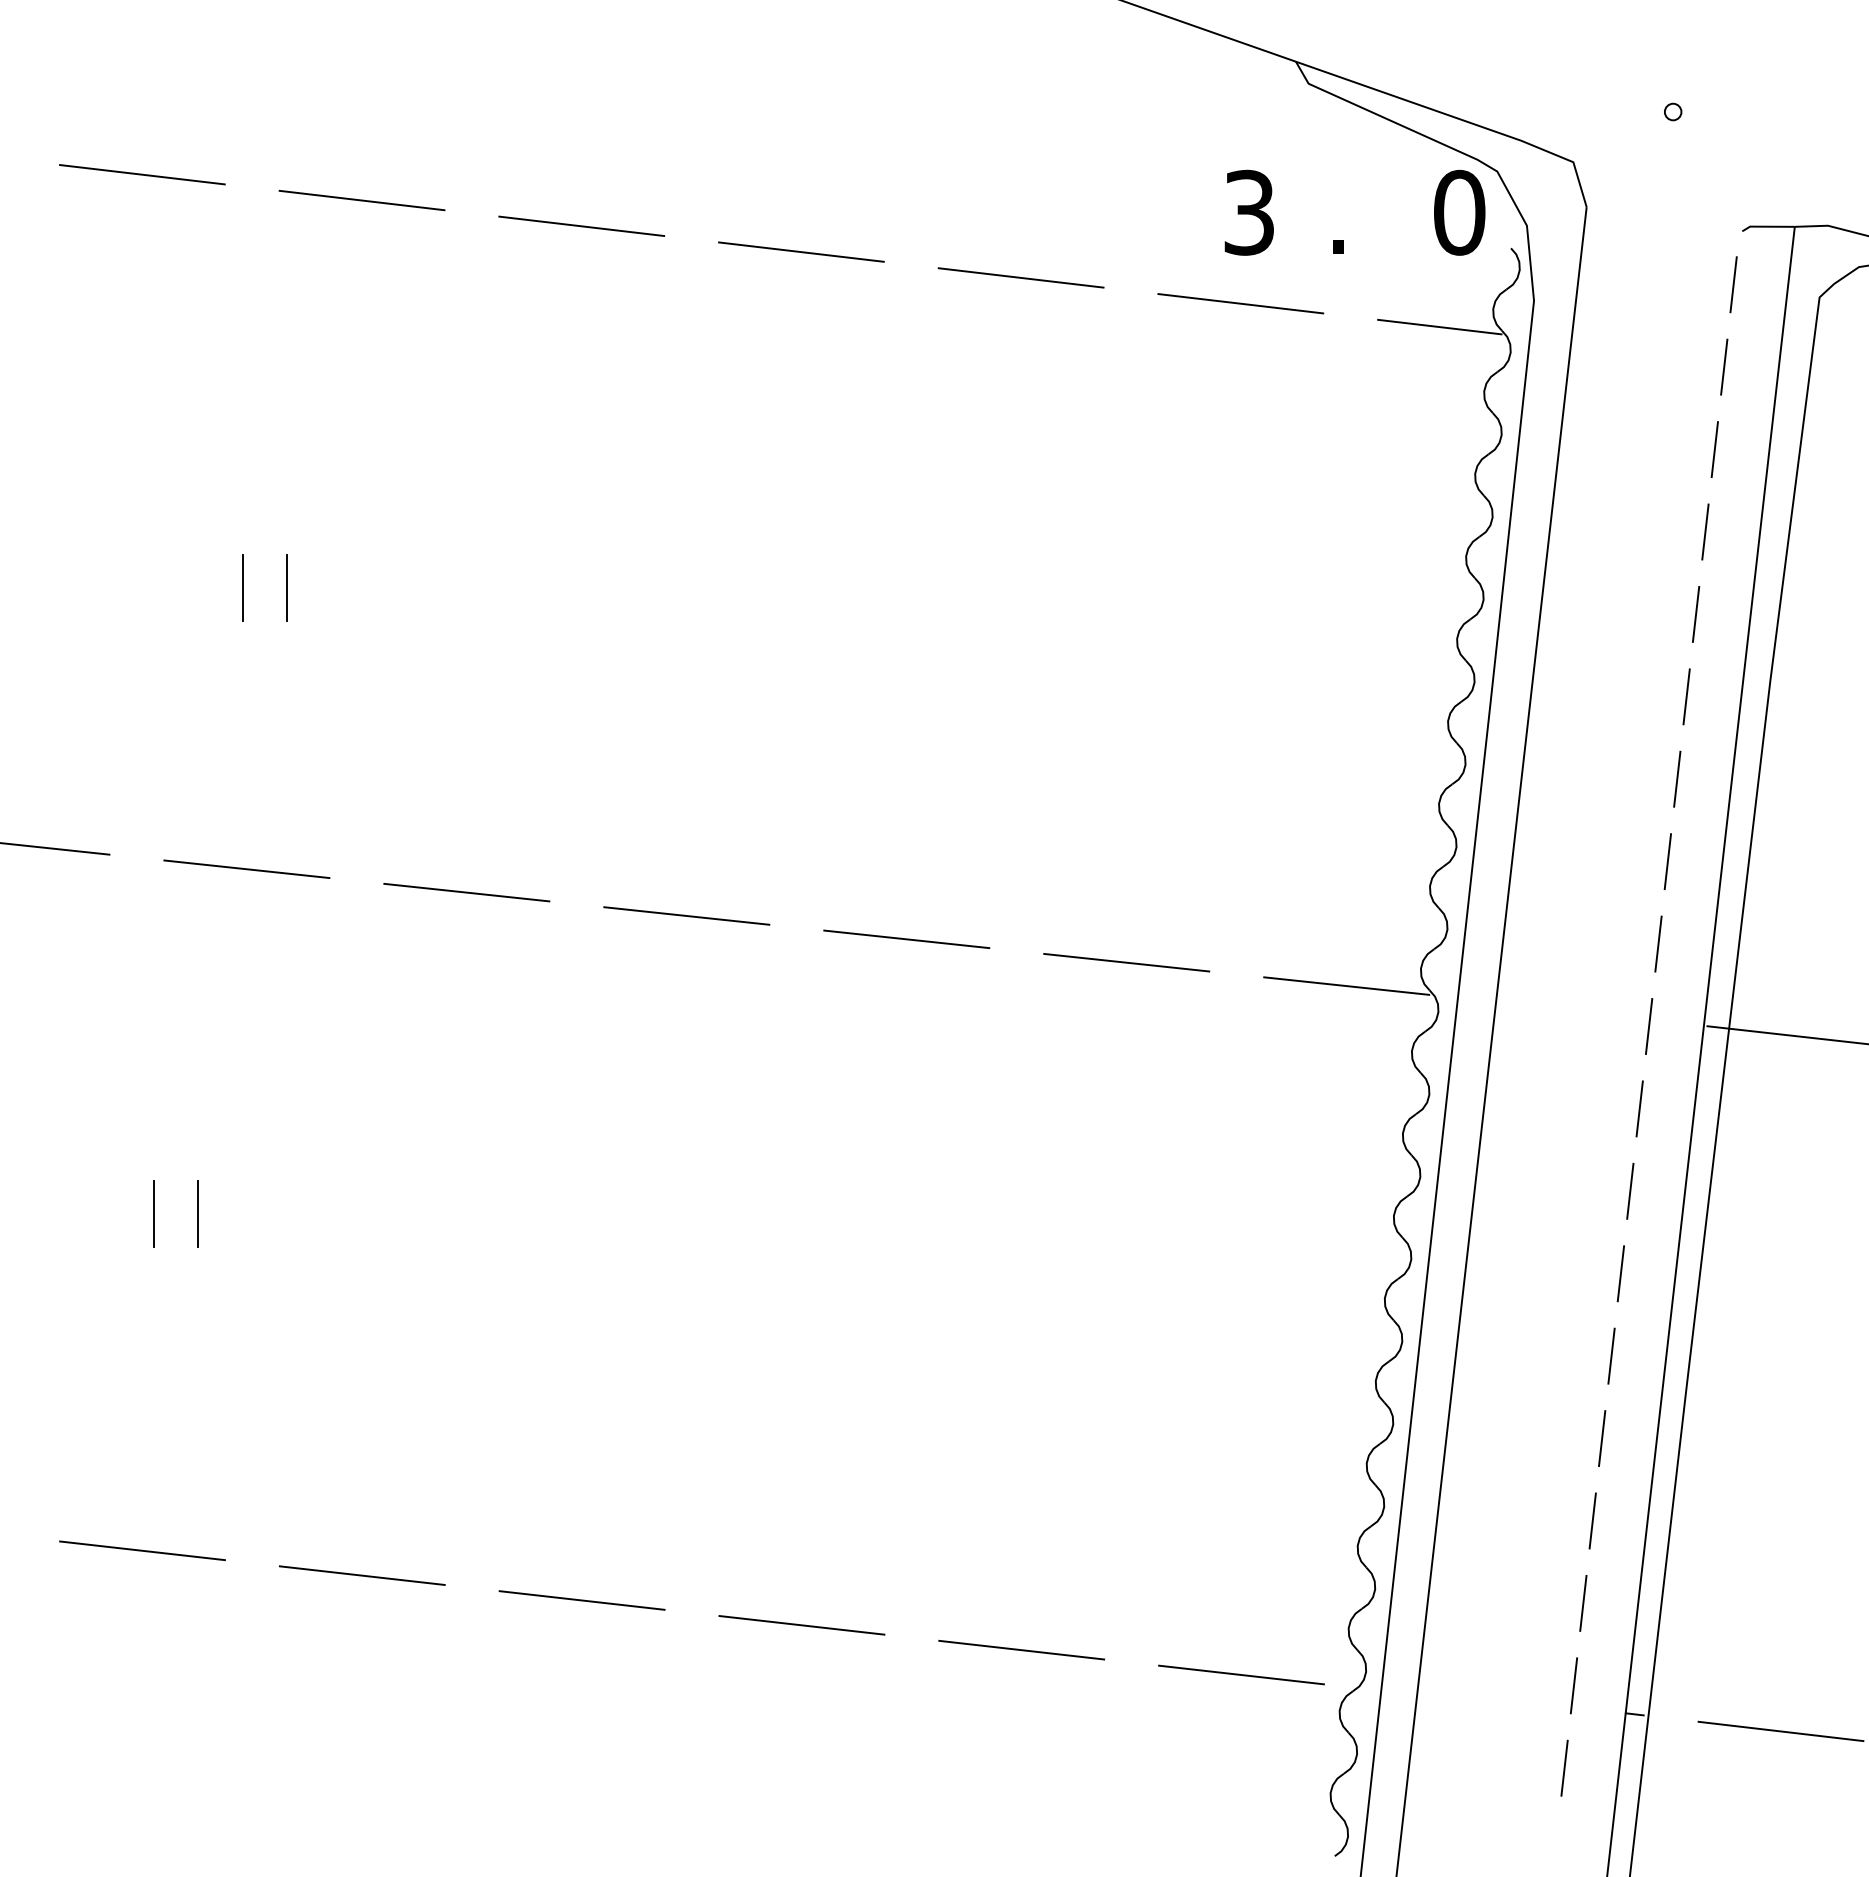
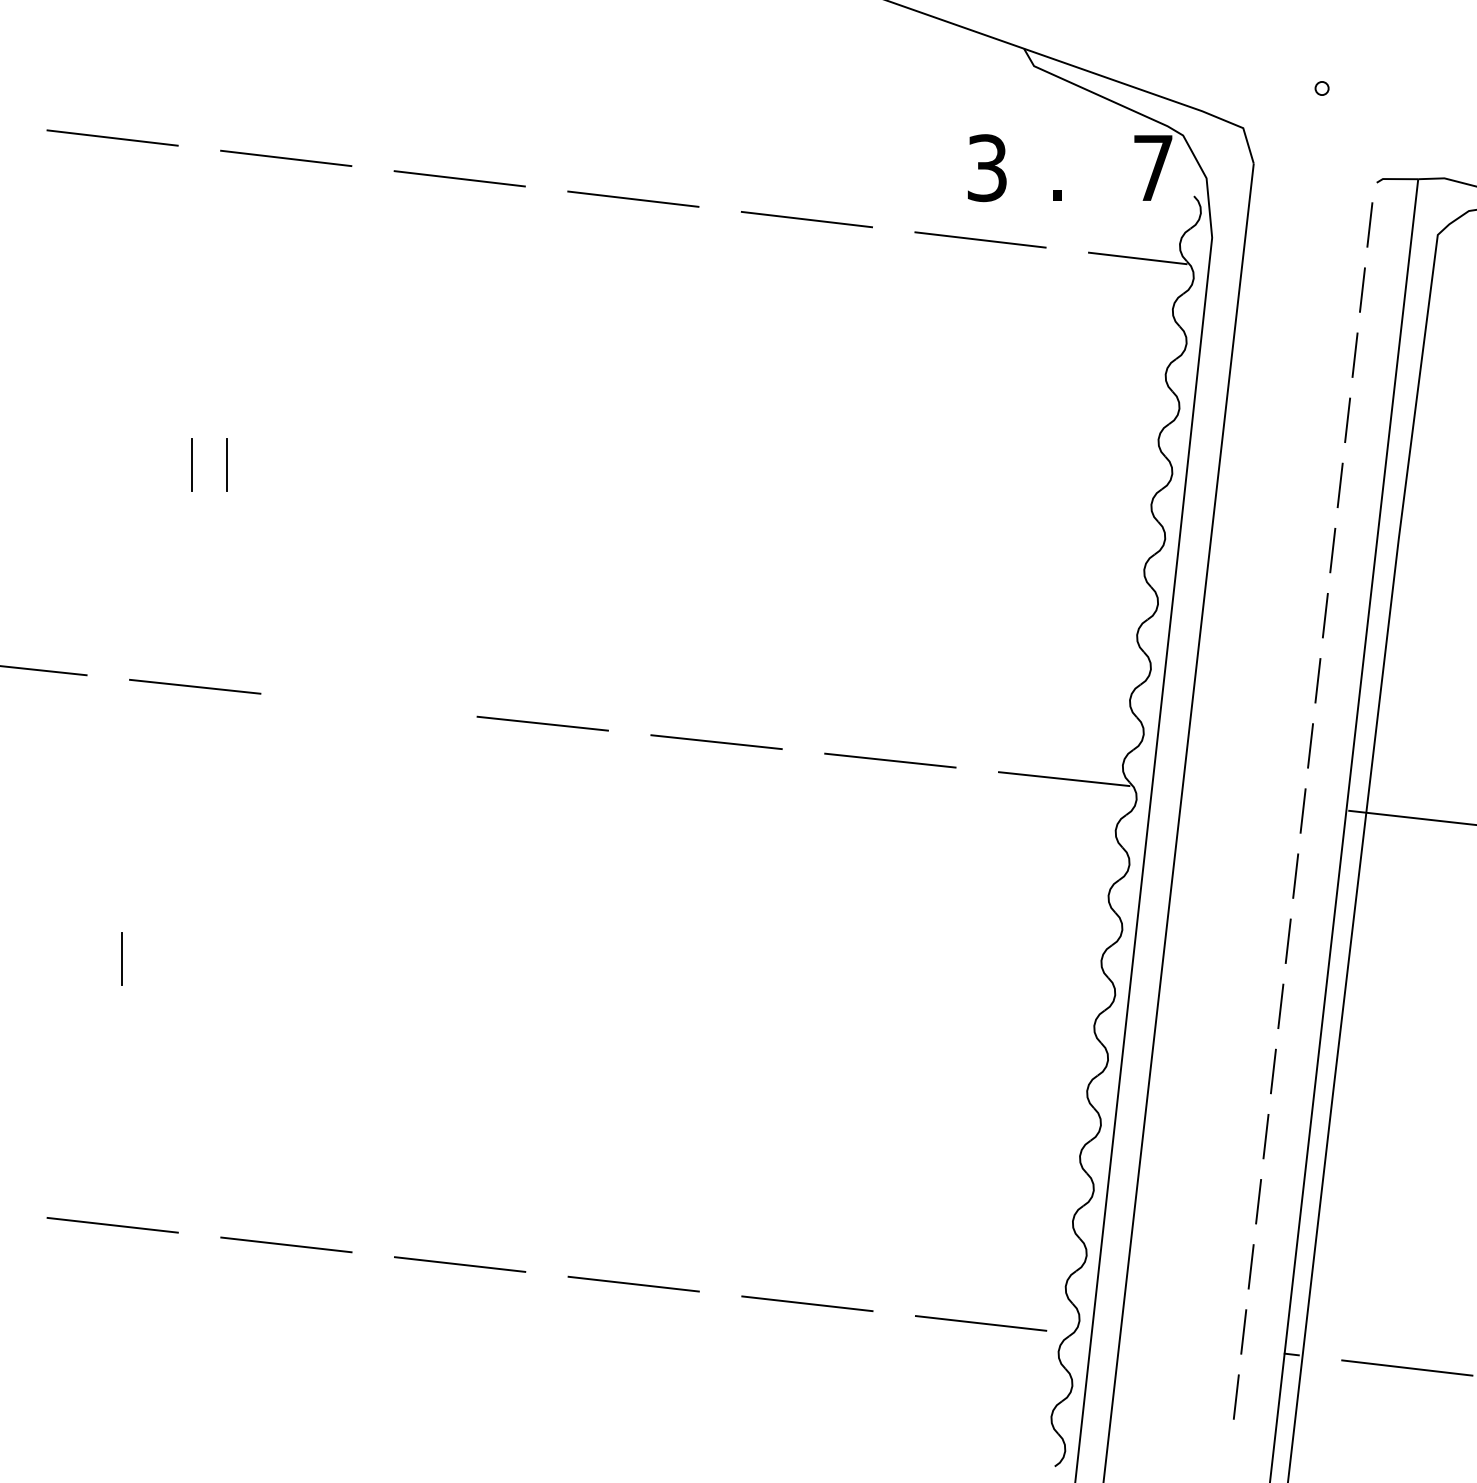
text: (1459, 212) -> (1153, 167), 0 -> 7
line: (466, 892) -> (368, 705), removed
line: (198, 1213) -> (156, 958), removed

